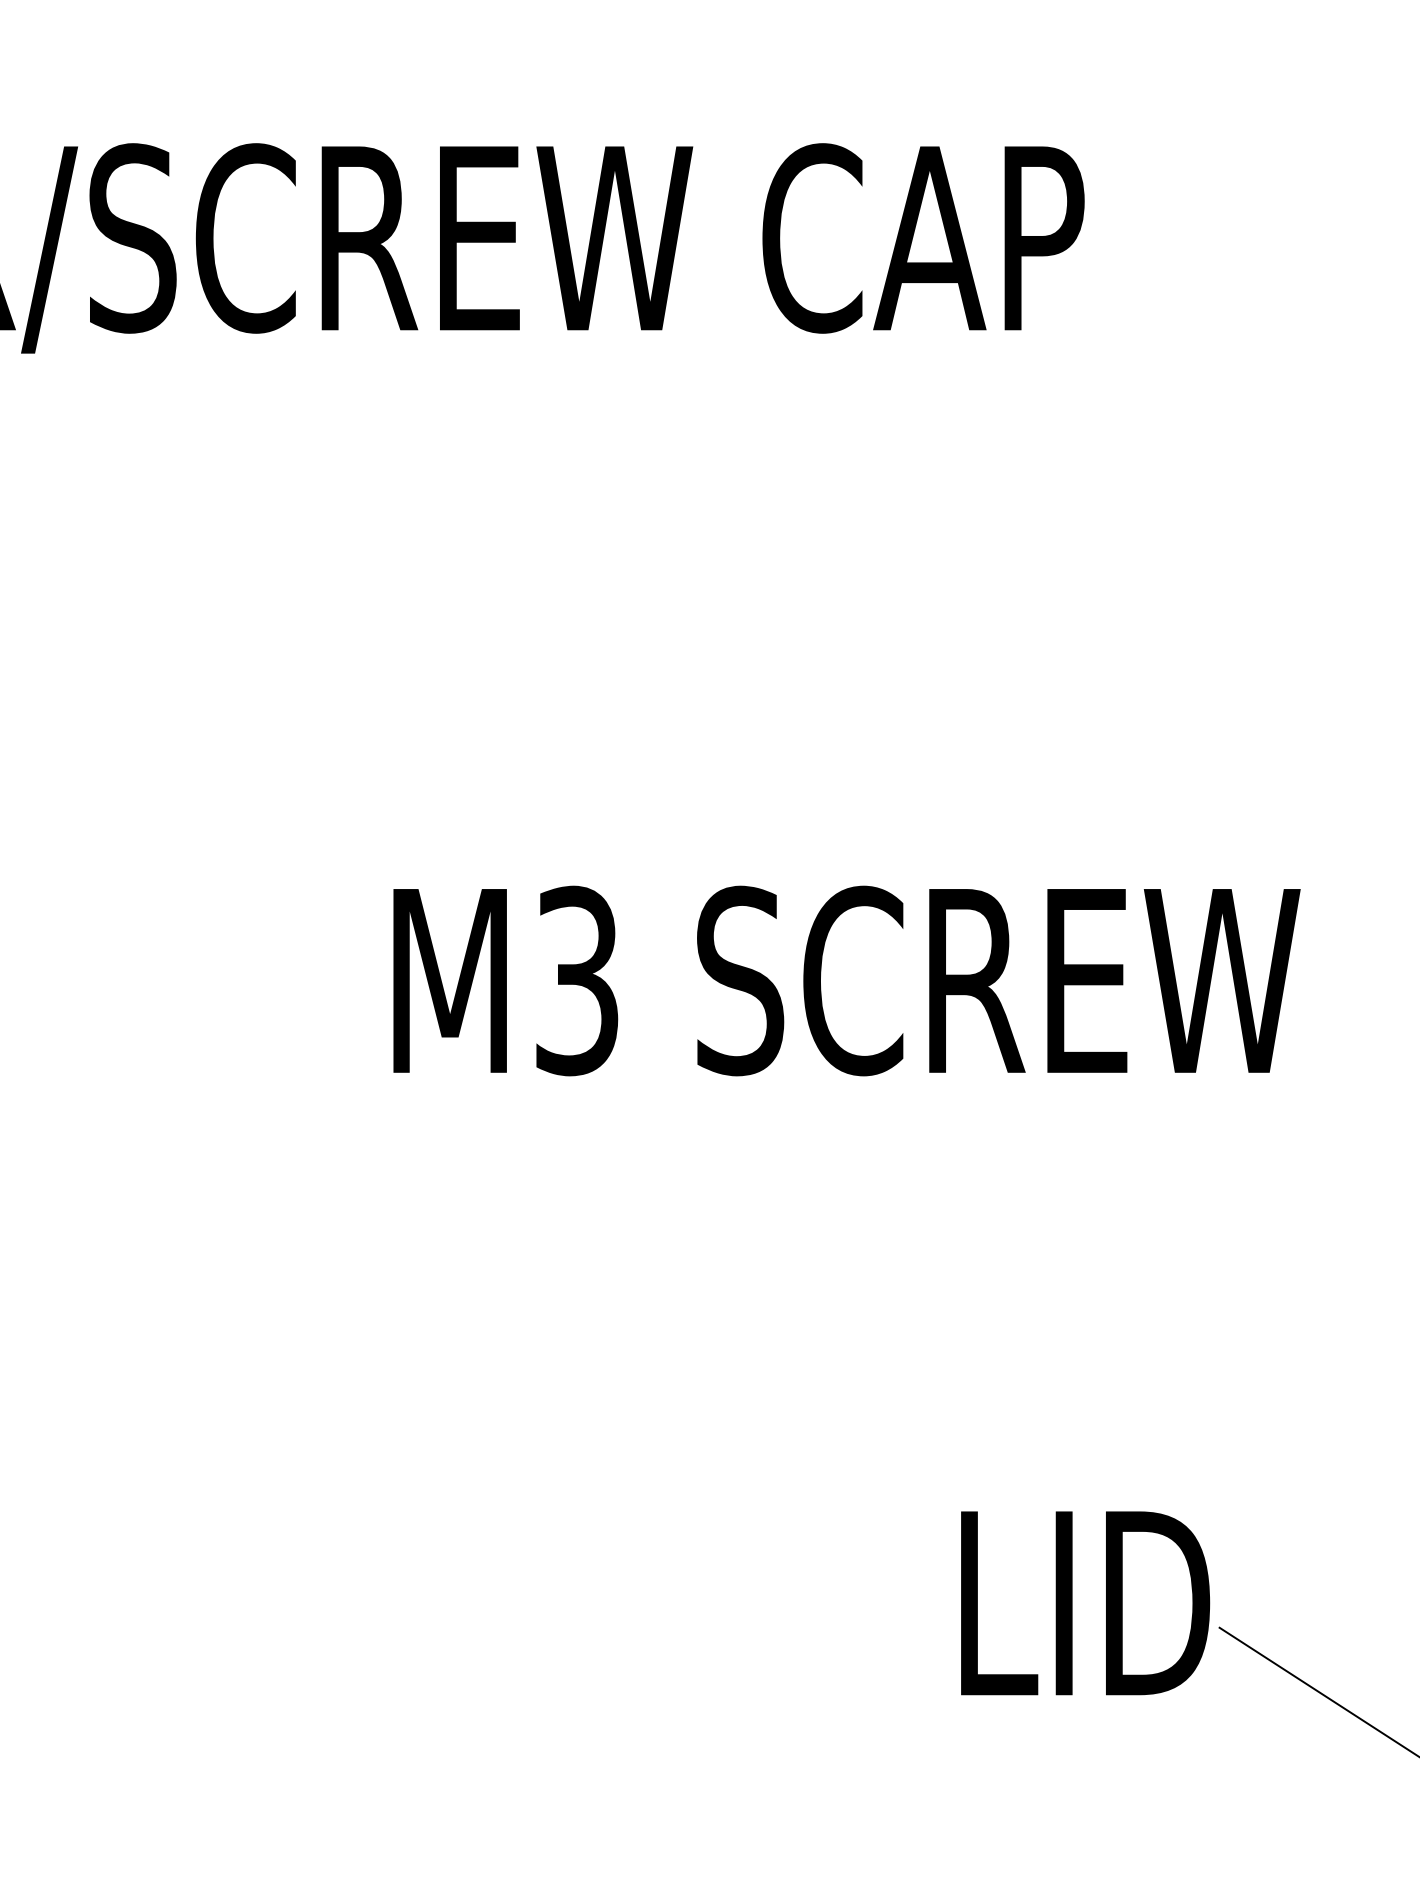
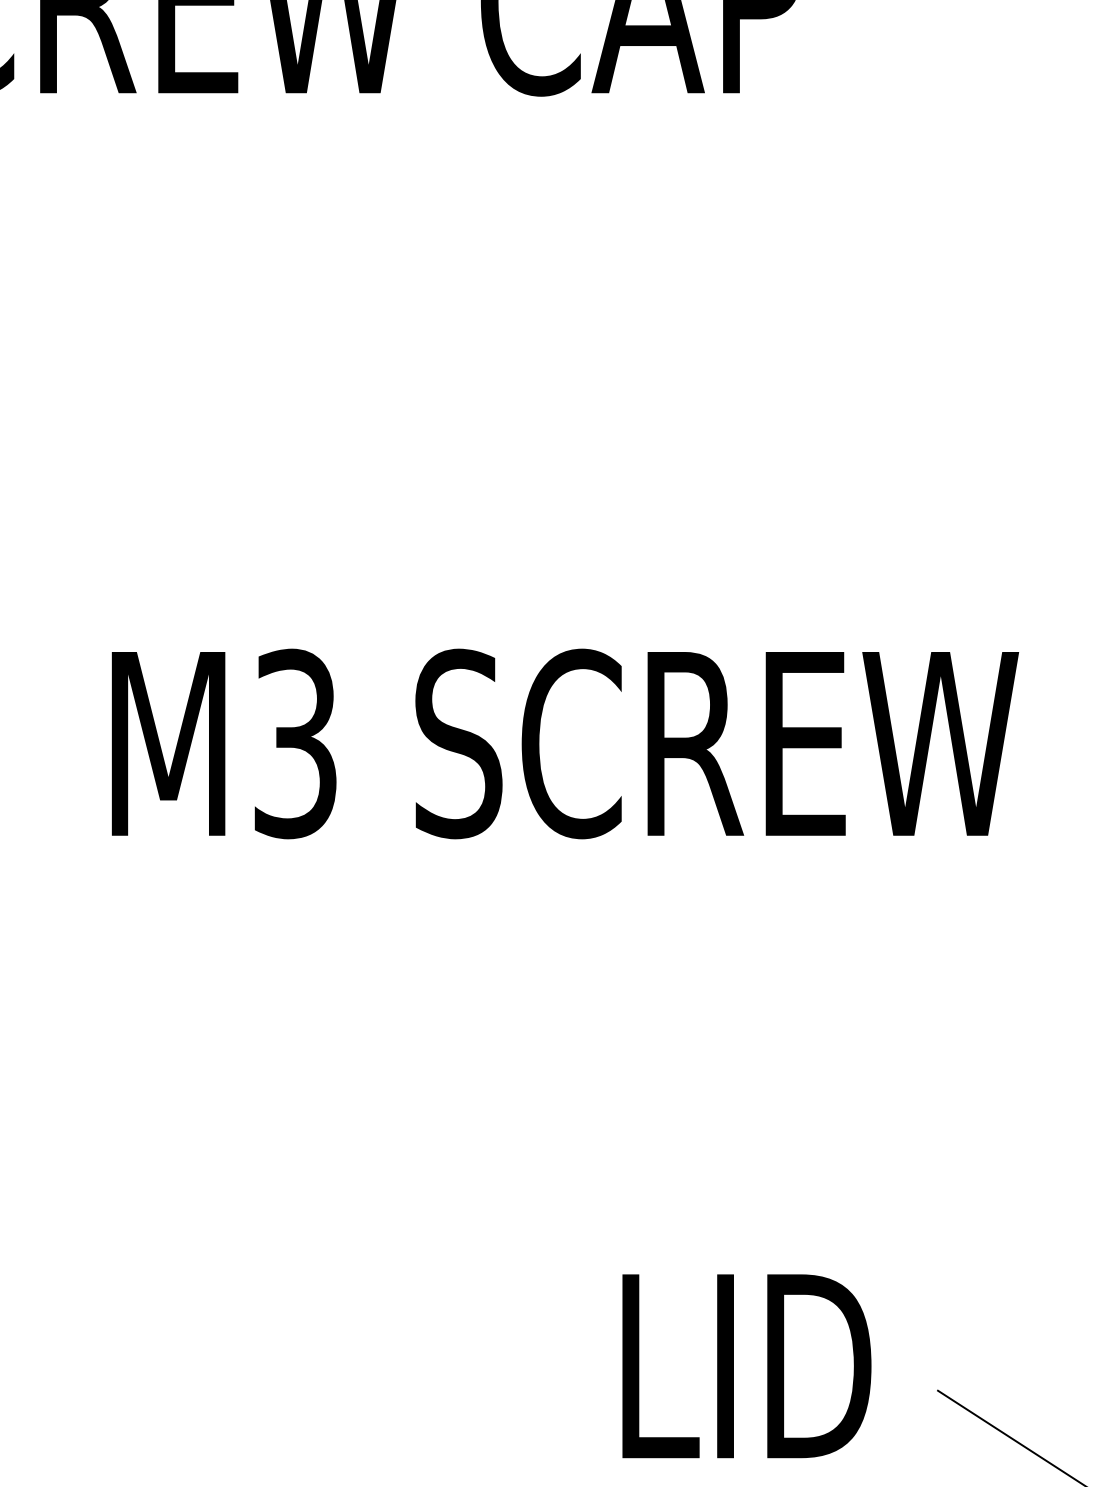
text: (1085, 1603) -> (746, 1366), moved

